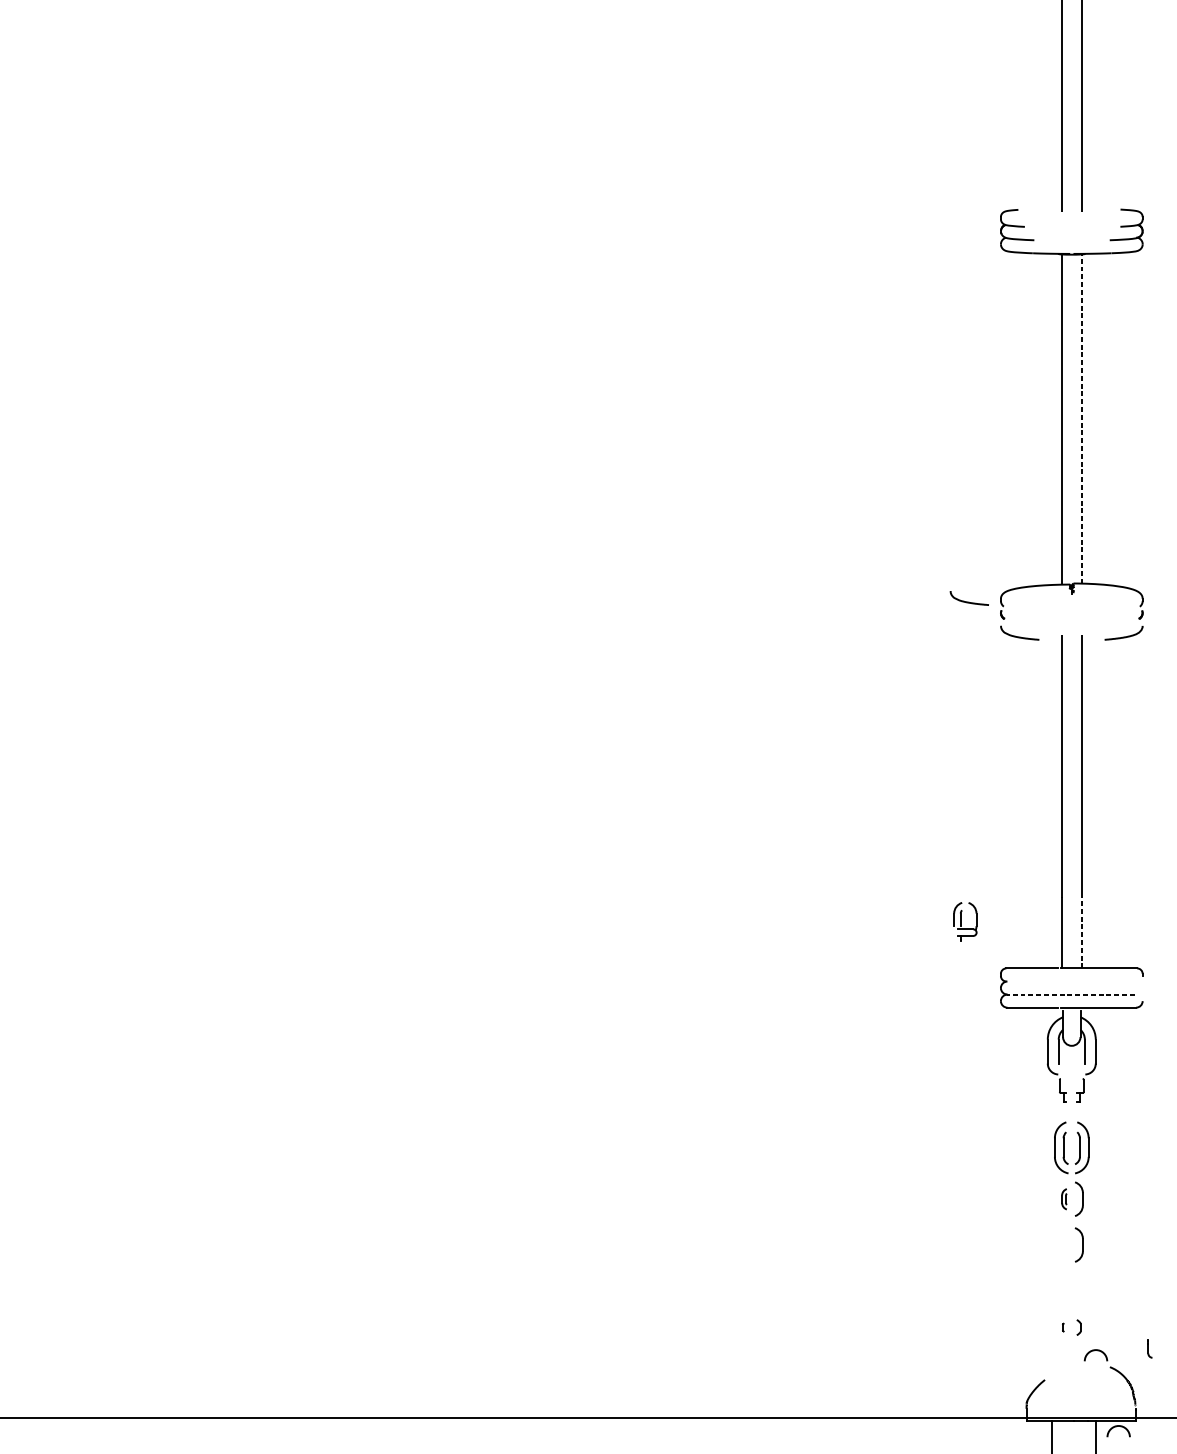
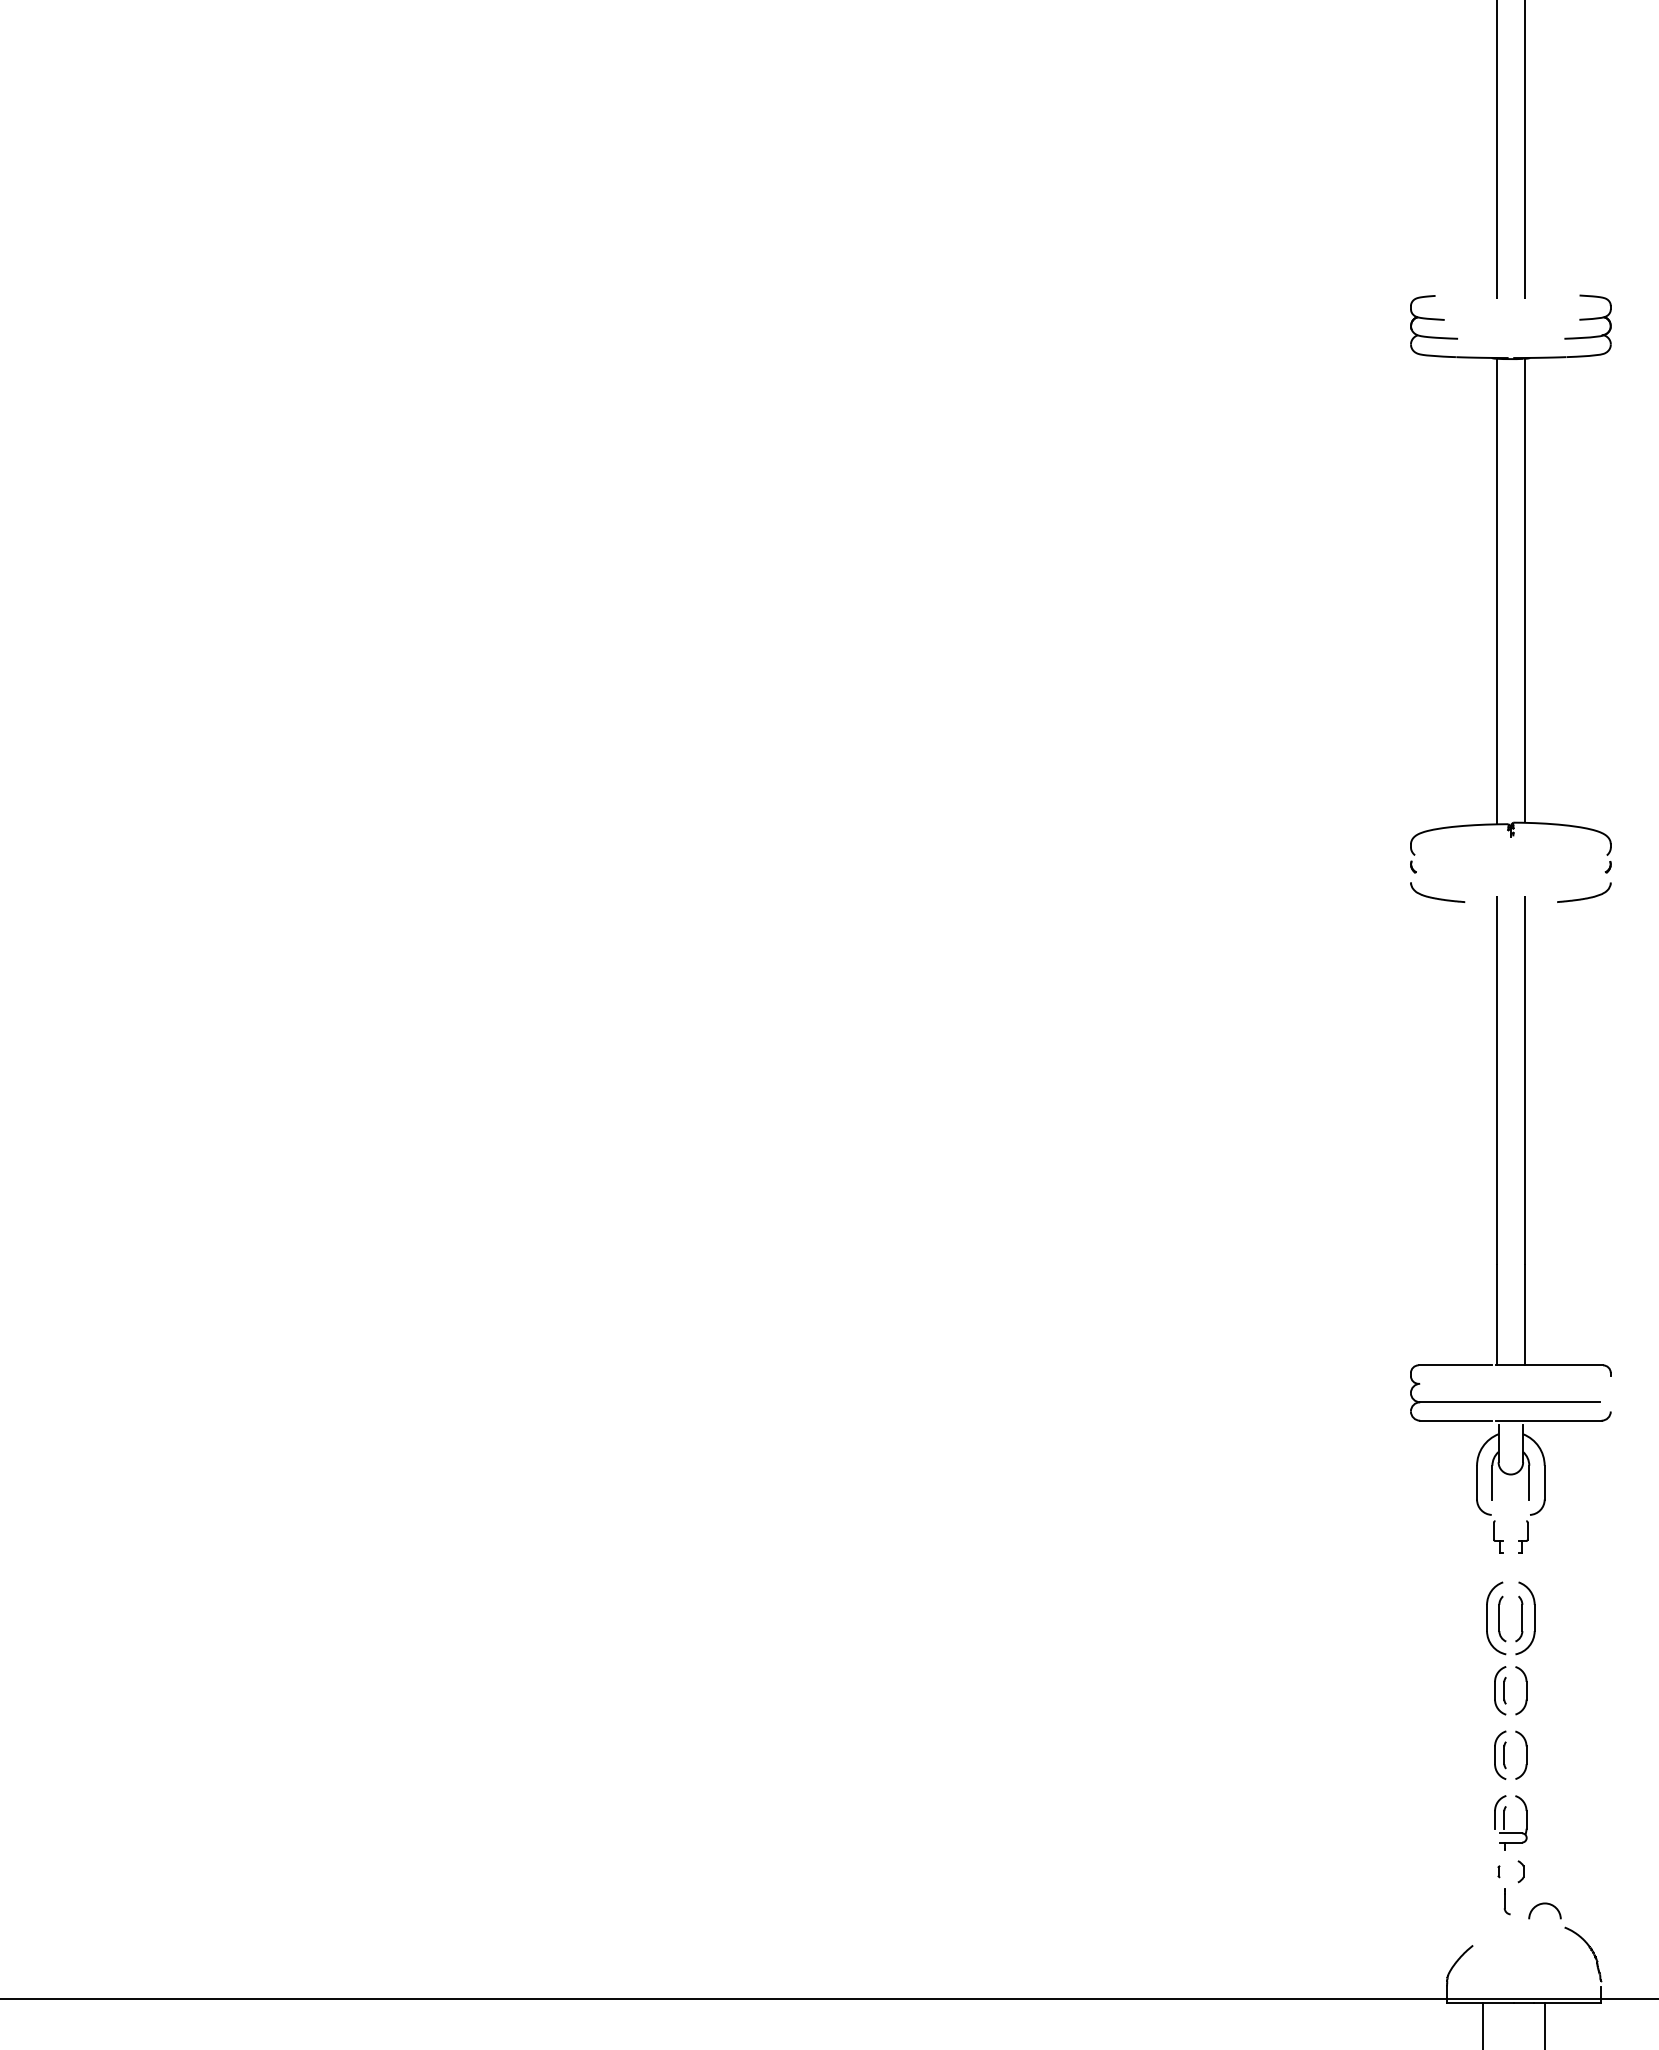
line: (1081, 418) -> (1524, 590), dashed -> solid
curve: (968, 601) -> (1365, 848), removed
part: (965, 921) -> (1510, 1822), moved
line: (1081, 933) -> (1524, 1315), dashed -> solid
line: (1070, 994) -> (1509, 1402), dashed -> solid
part: (1064, 1199) -> (1500, 1690), size x1.67
part: (1064, 1244) -> (1500, 1754), added
part: (1149, 1348) -> (1506, 1901), moved
arc: (1118, 1426) -> (1576, 2011), removed

